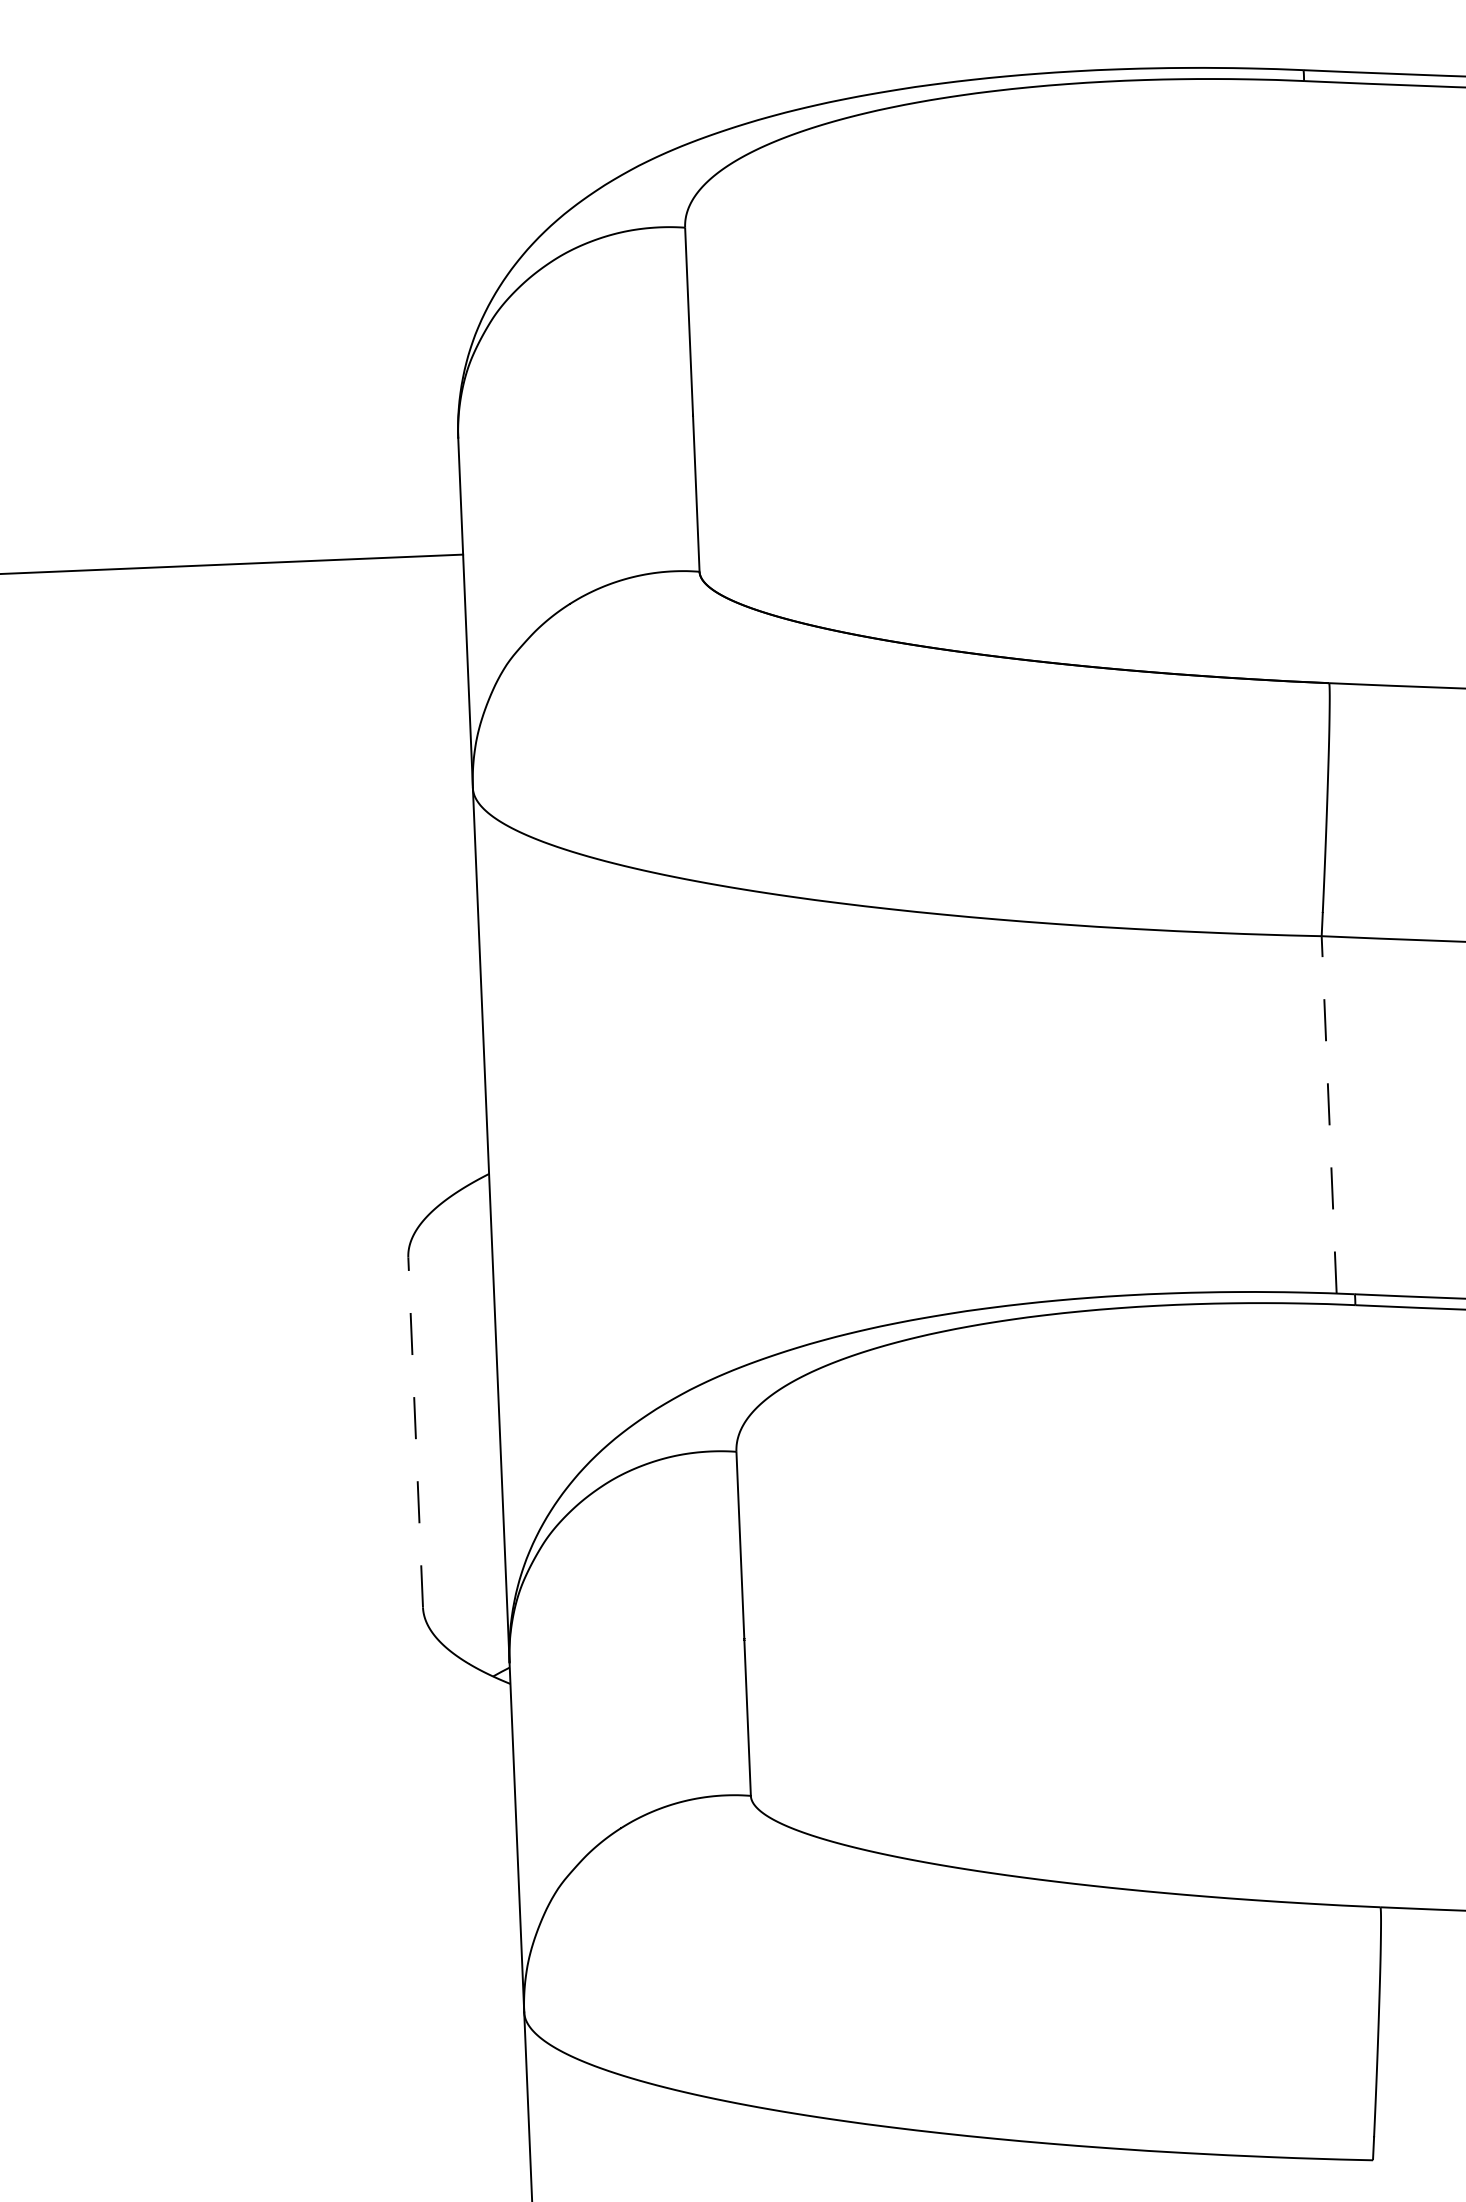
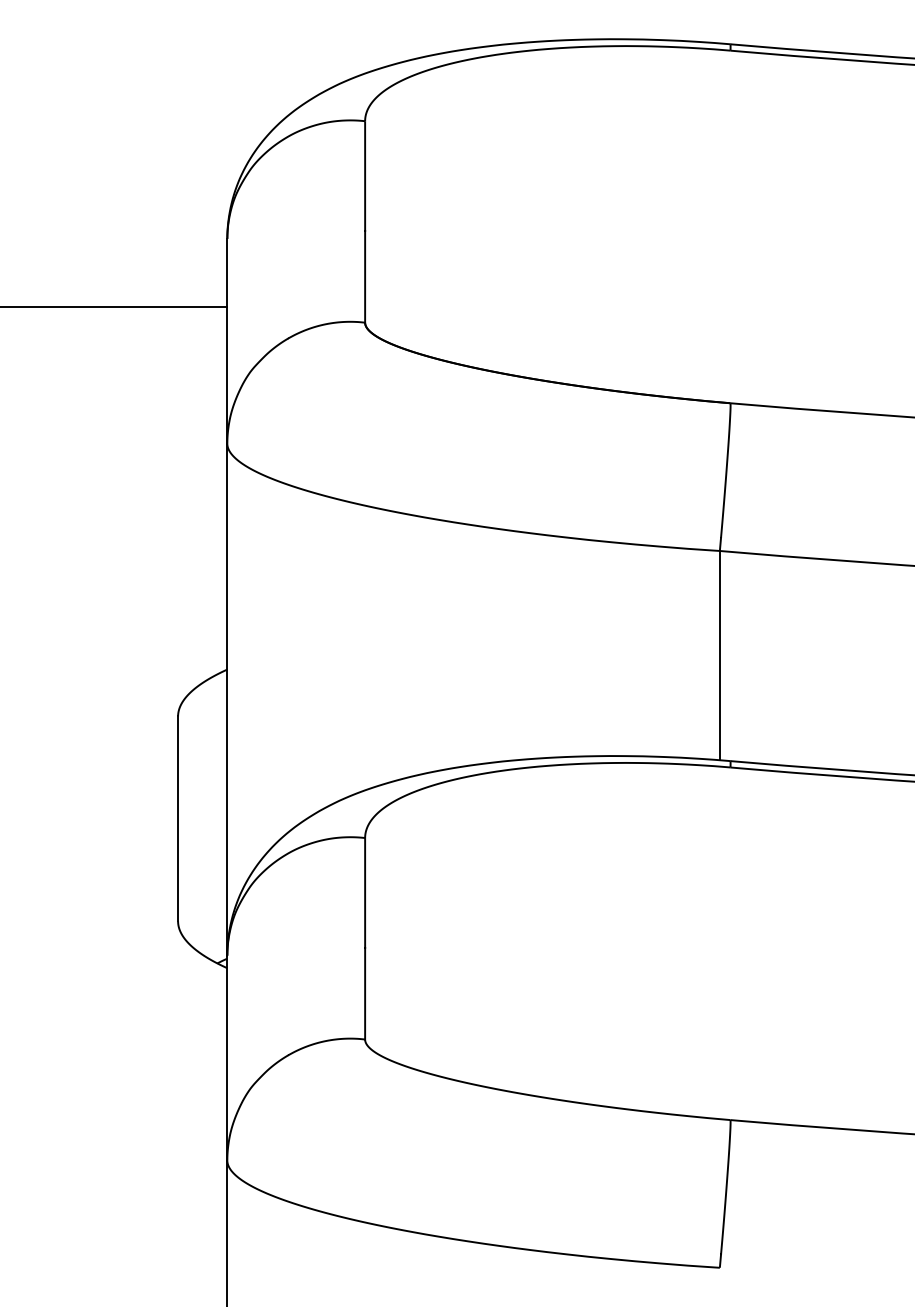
line: (1328, 1114) -> (719, 655), dashed -> solid
line: (416, 1431) -> (178, 818), dashed -> solid

